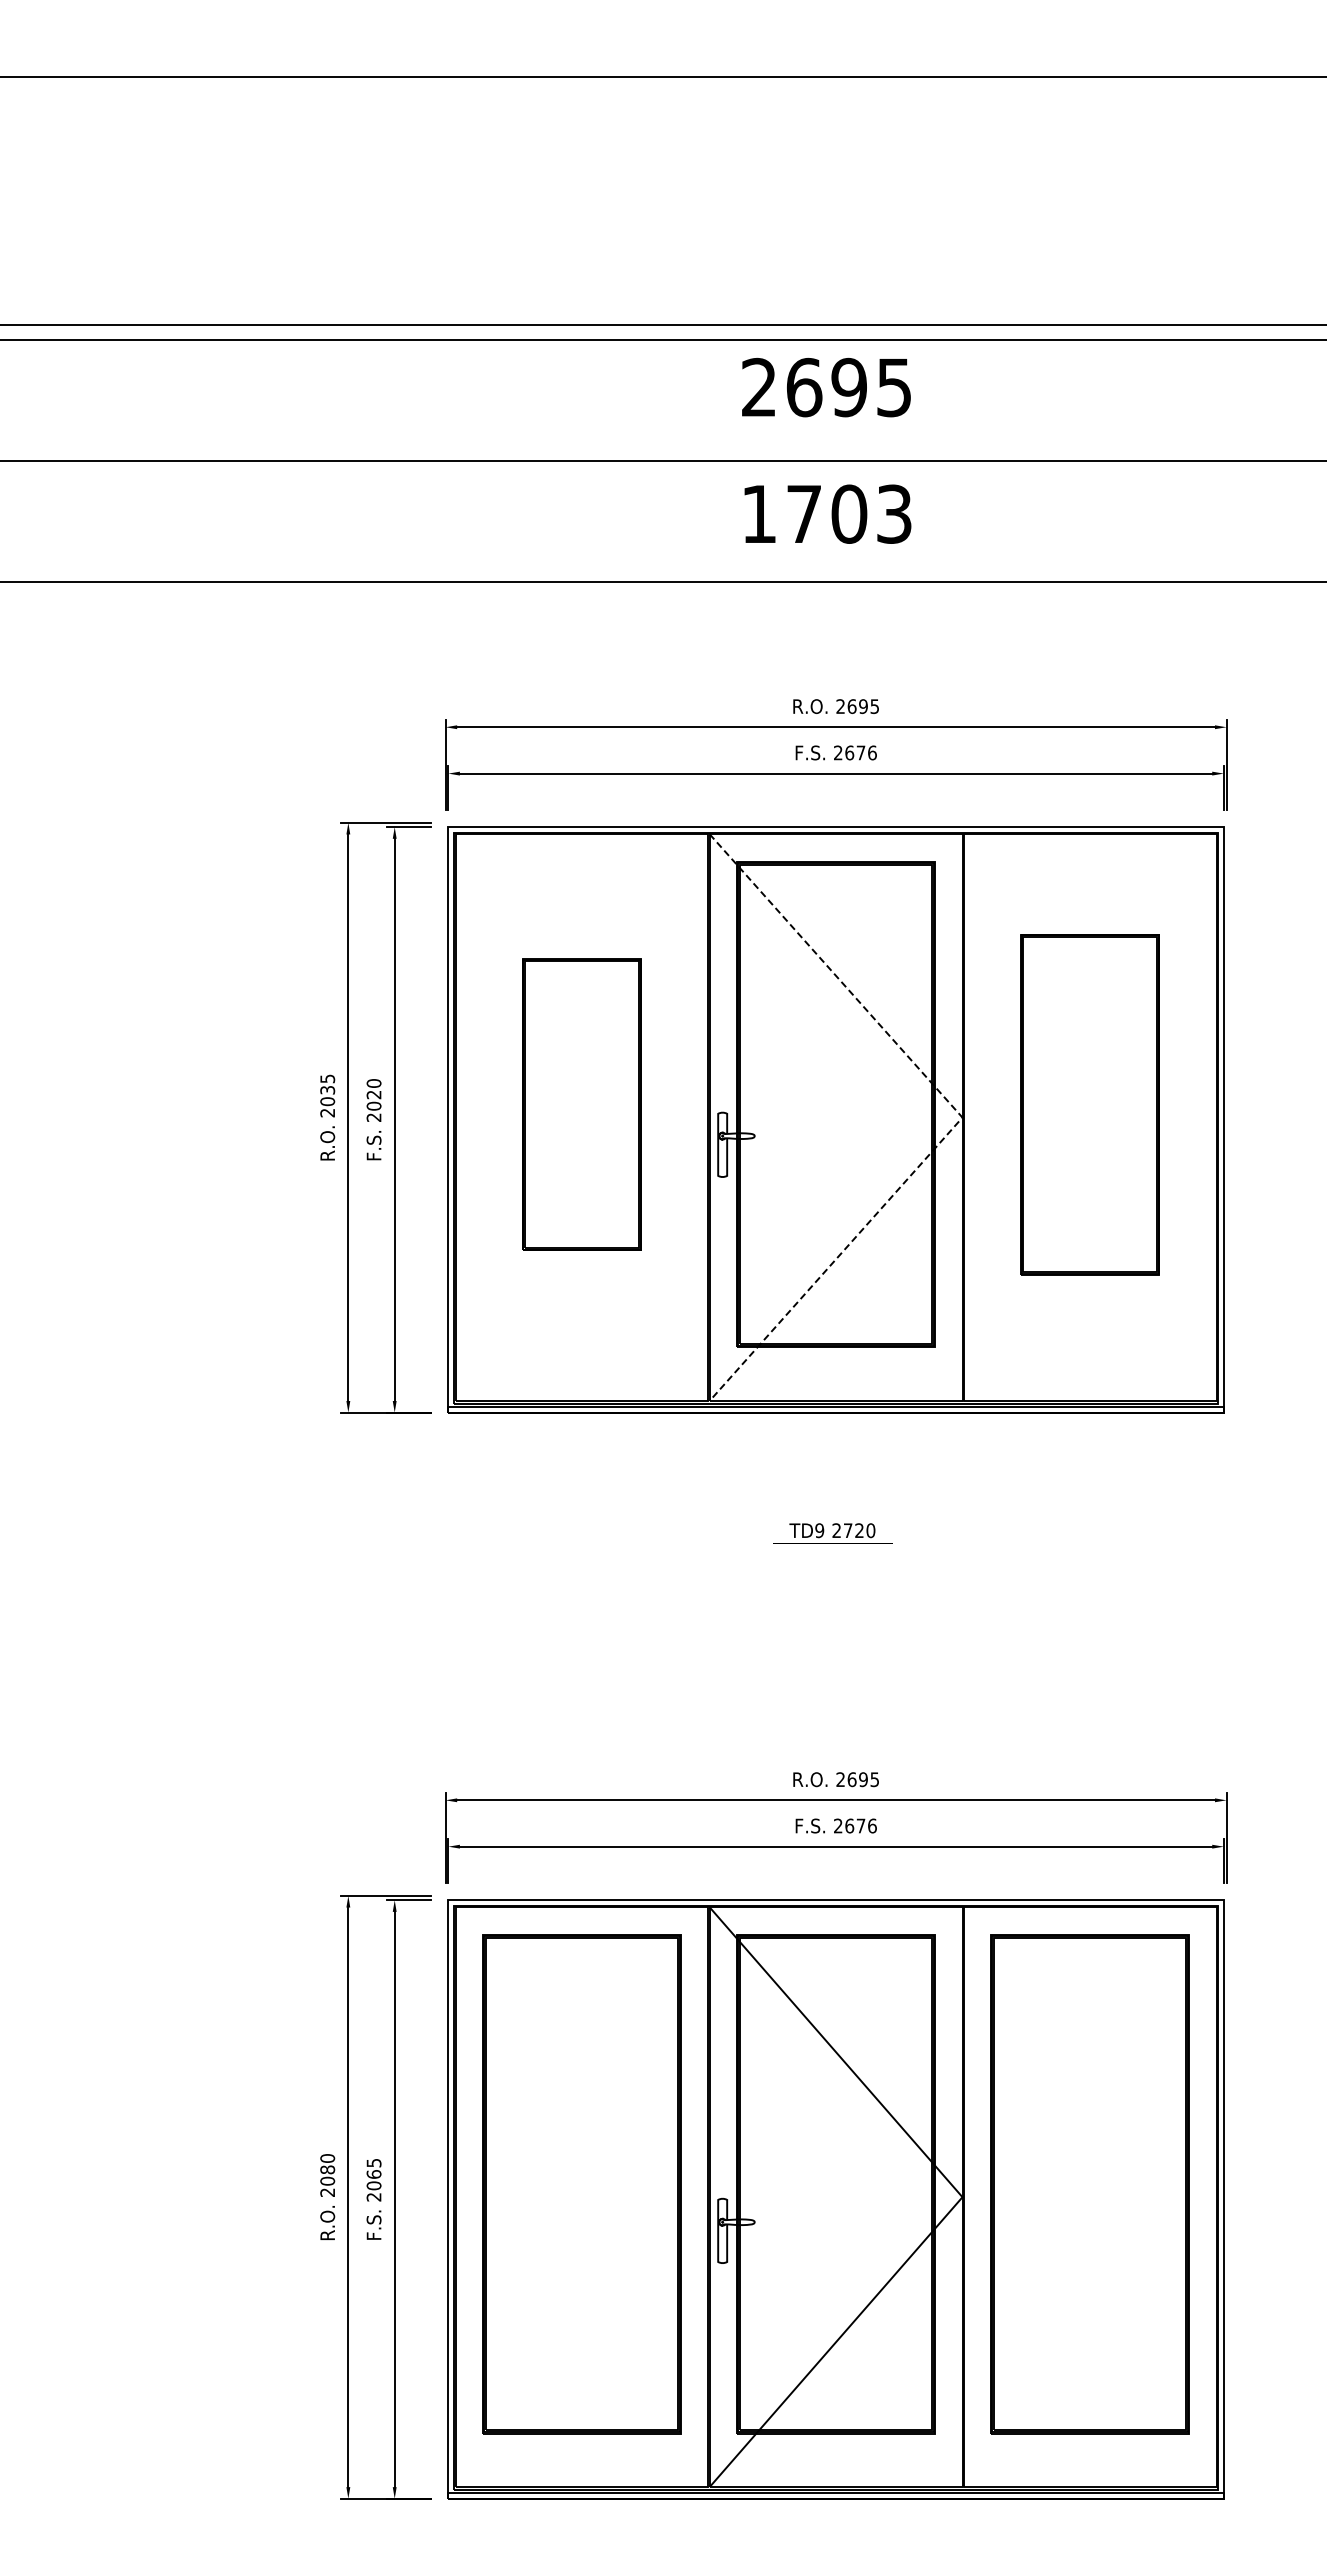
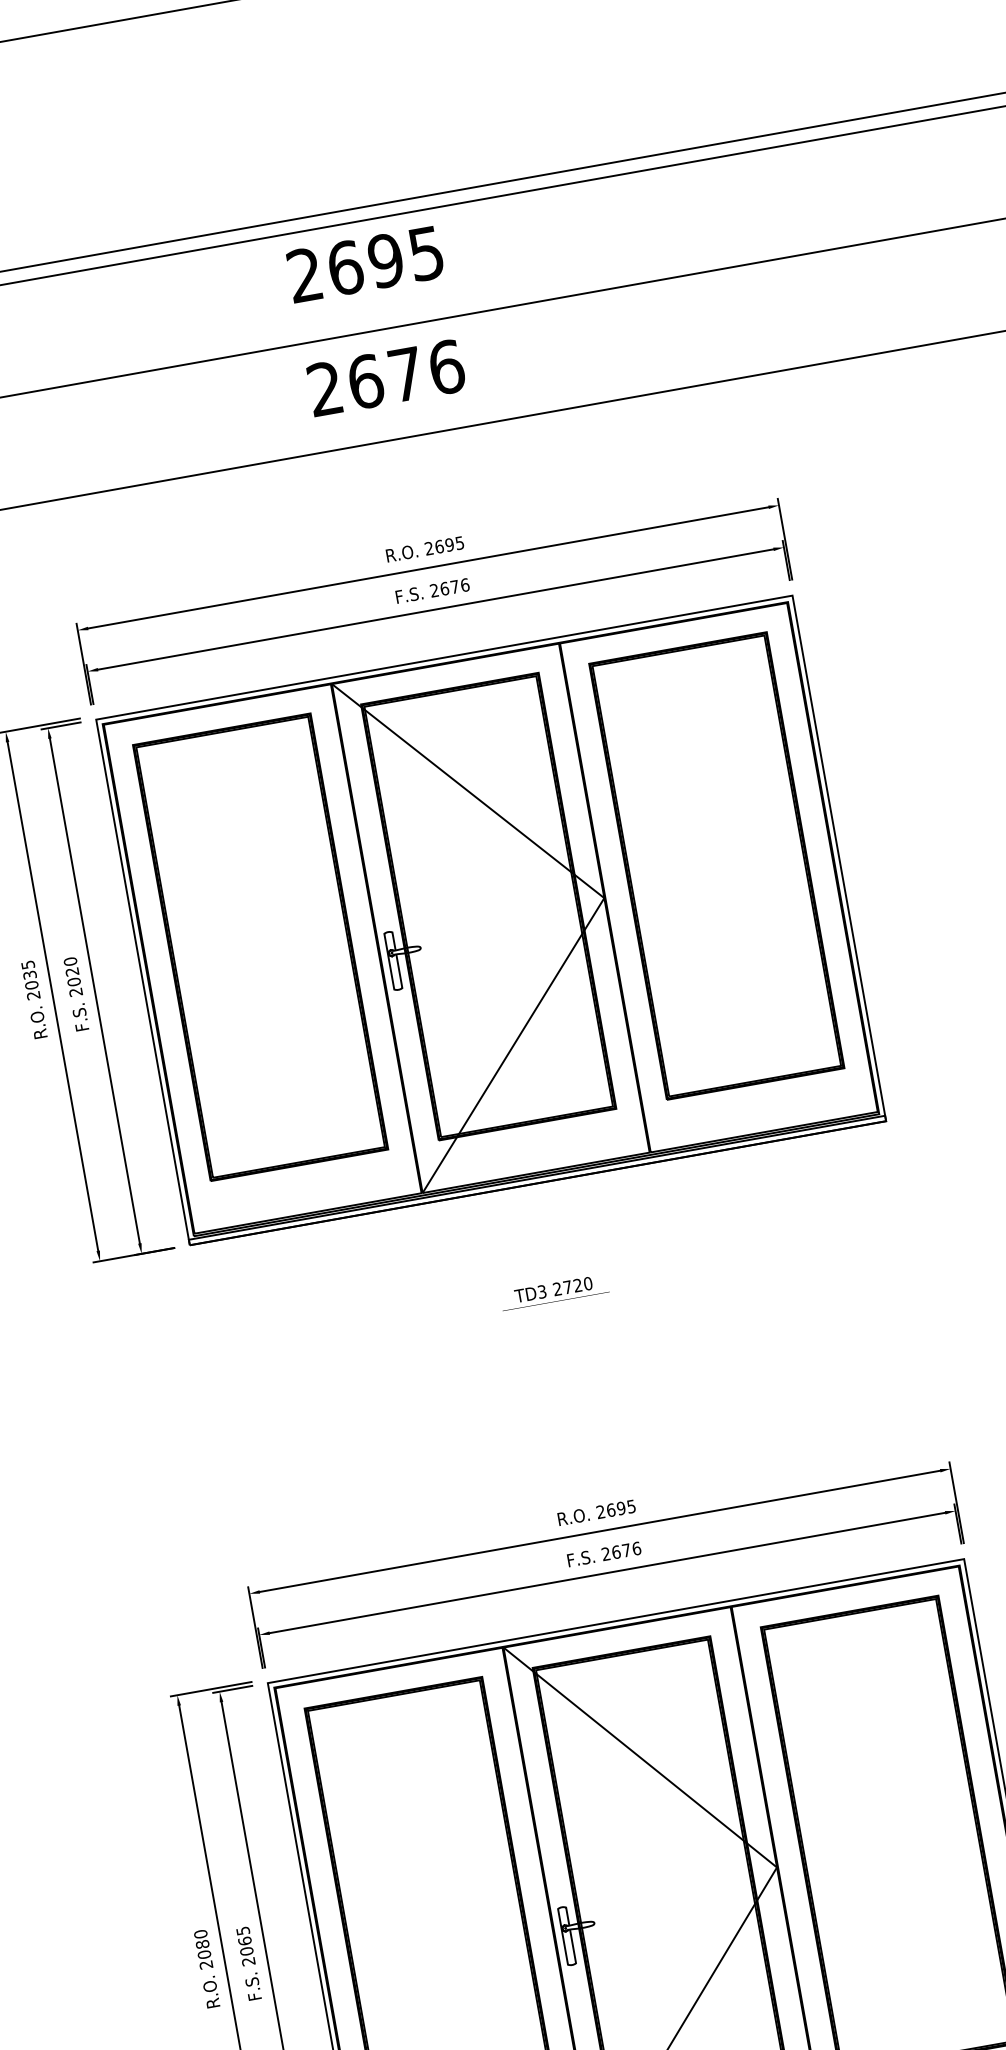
text: (827, 513) -> (386, 377), 1703 -> 2676
part: (581, 1104) -> (260, 947), size x1.67
part: (1089, 1104) -> (716, 866), size x1.43
line: (962, 1117) -> (604, 898), dashed -> solid
text: (819, 1530) -> (541, 1291), TD9 -> TD3

